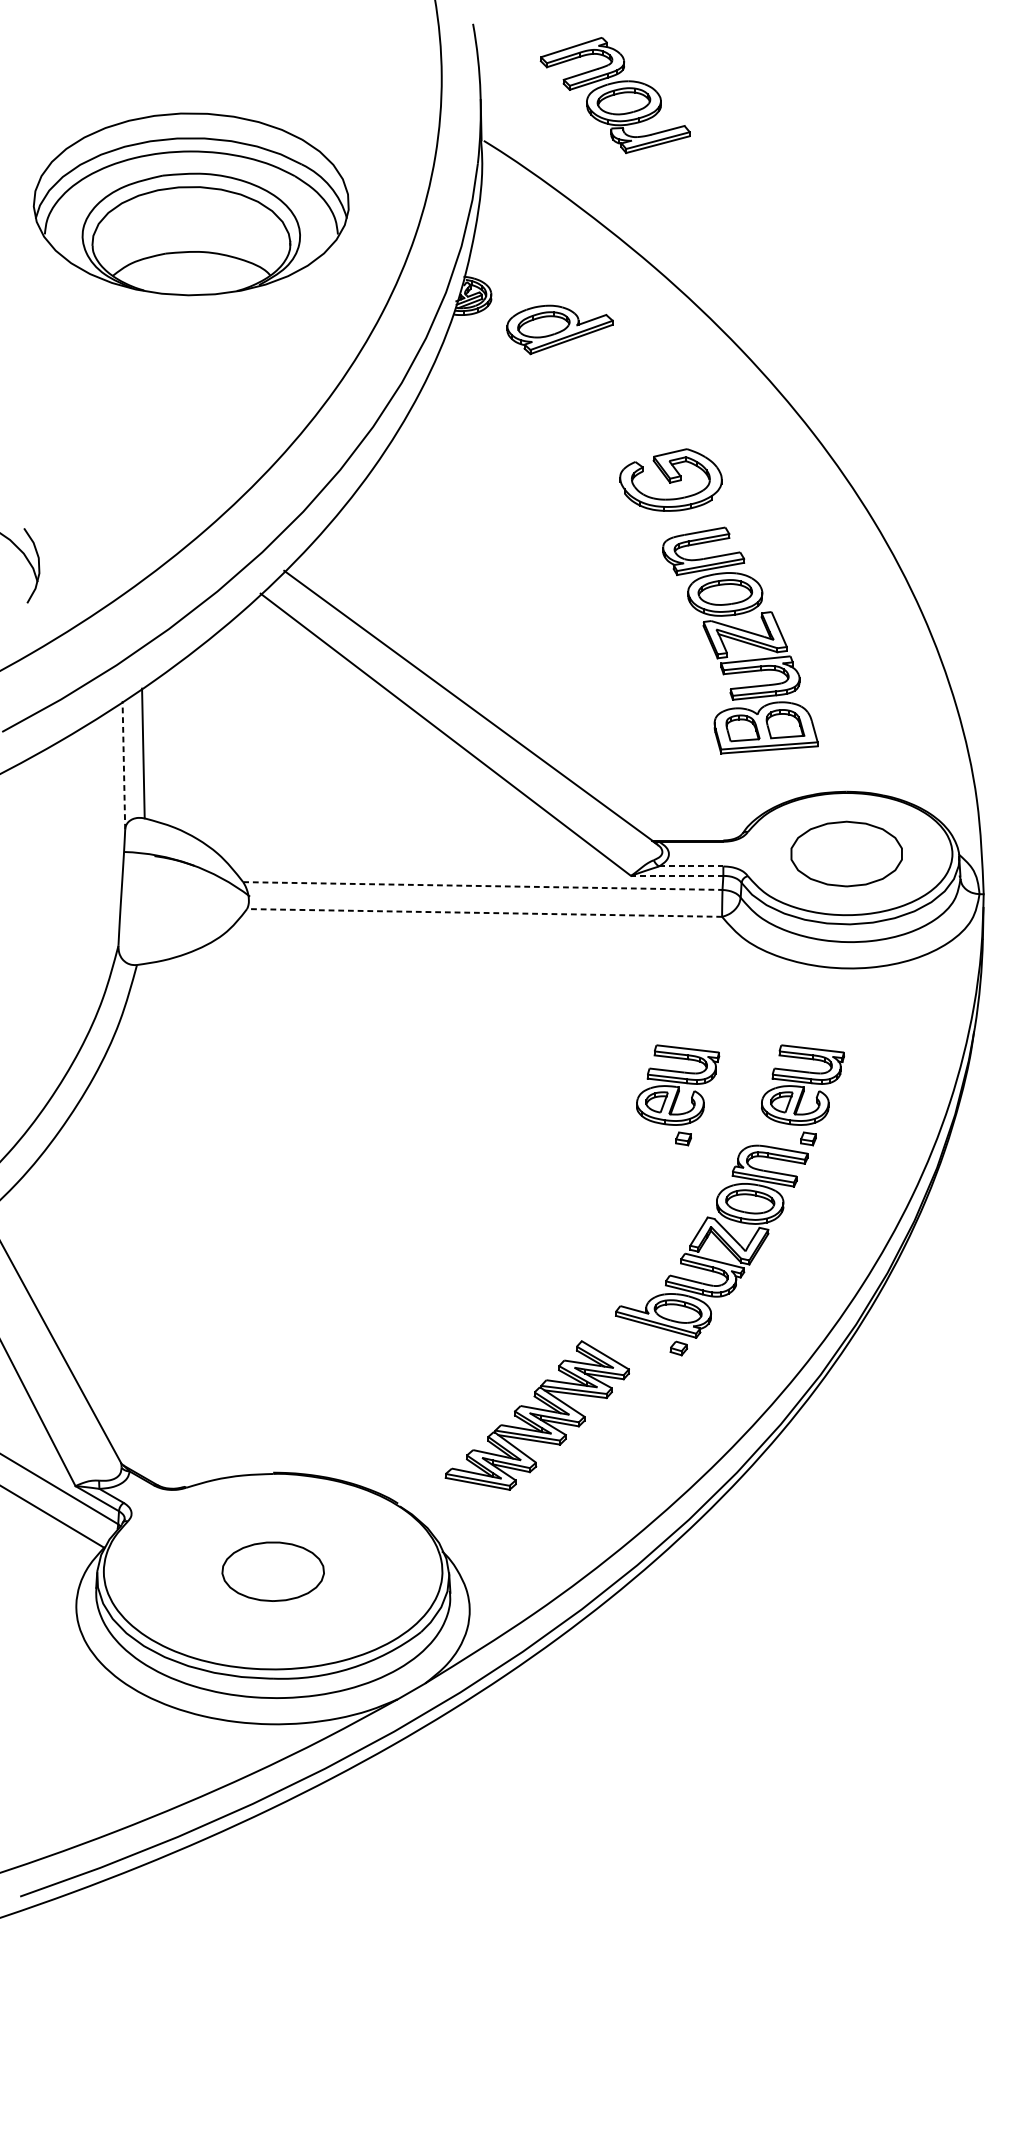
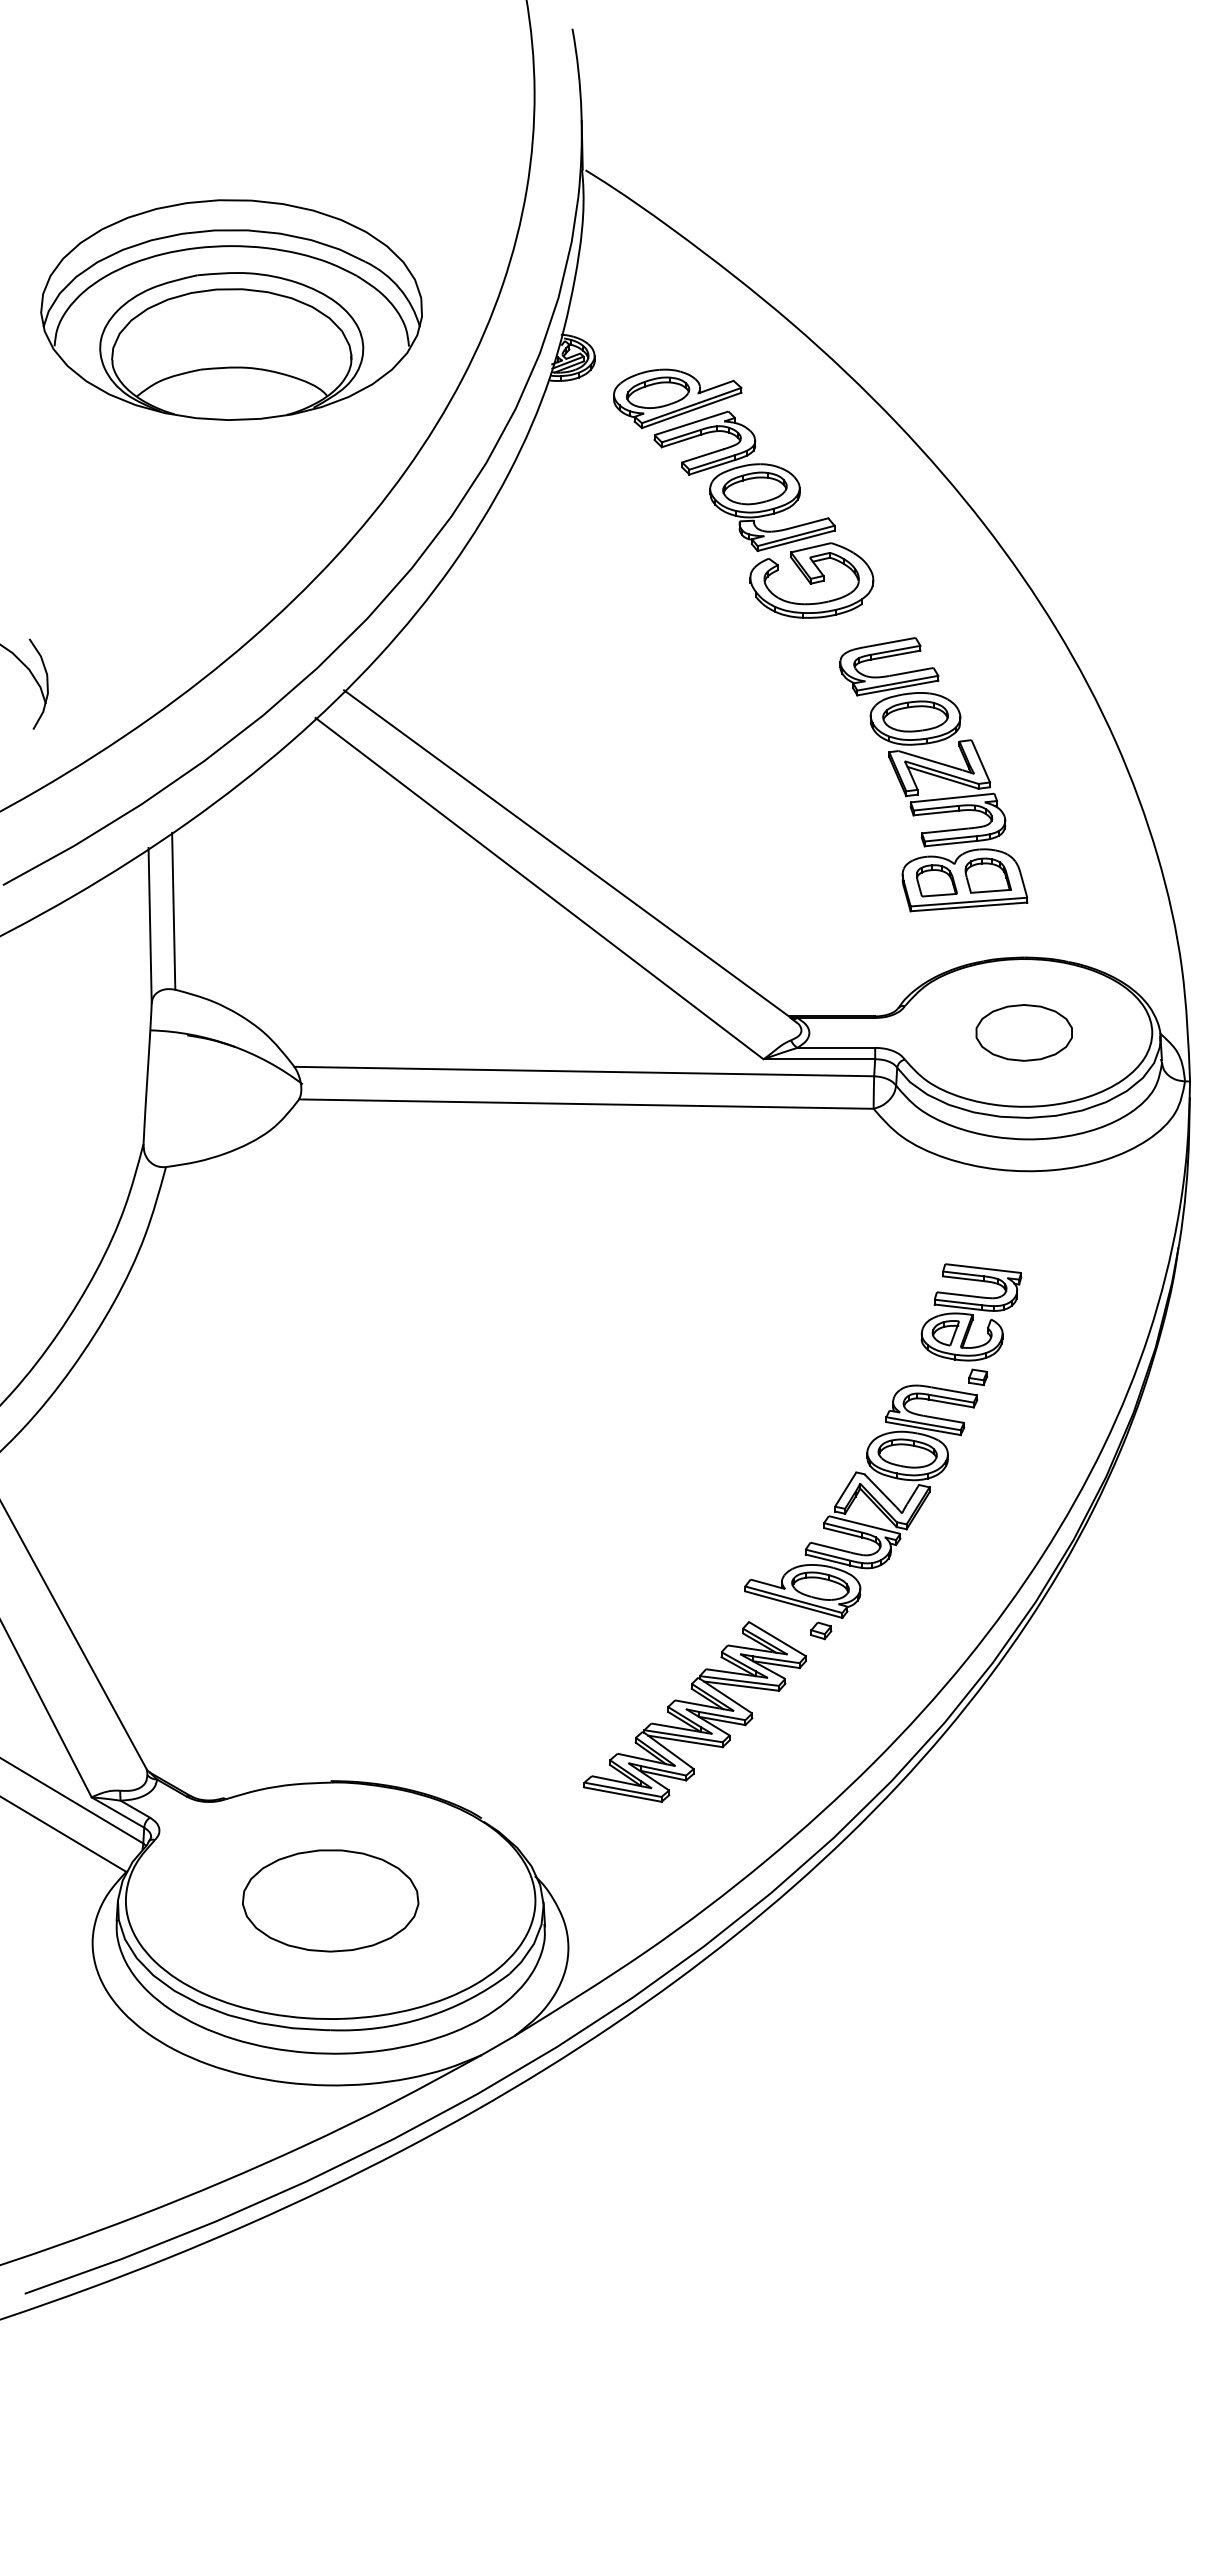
part: (615, 95) -> (744, 481), moved
part: (191, 203) -> (231, 309), moved
part: (740, 640) -> (933, 774), moved
line: (124, 765) -> (150, 925), dashed -> solid
part: (845, 853) -> (1023, 1032), size x0.71
line: (691, 866) -> (836, 1047), dashed -> solid
line: (677, 876) -> (819, 1059), dashed -> solid
line: (483, 885) -> (584, 1071), dashed -> solid
line: (483, 913) -> (585, 1104), dashed -> solid
part: (678, 1095) -> (820, 1324), removed
part: (536, 1415) -> (694, 1711), moved
part: (273, 1571) -> (330, 1900), size x1.43

